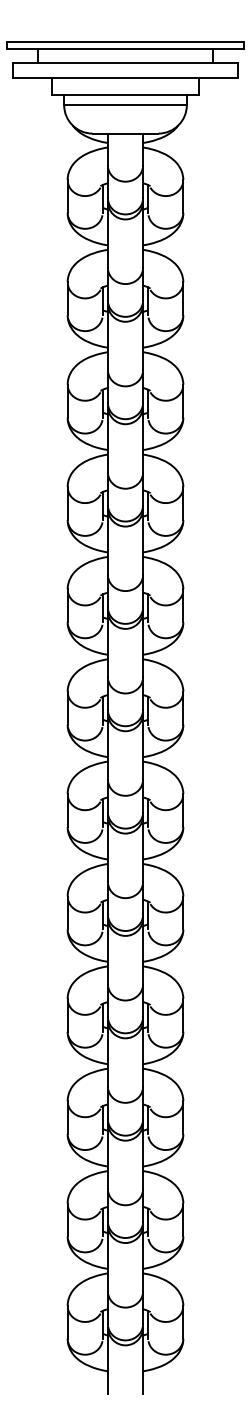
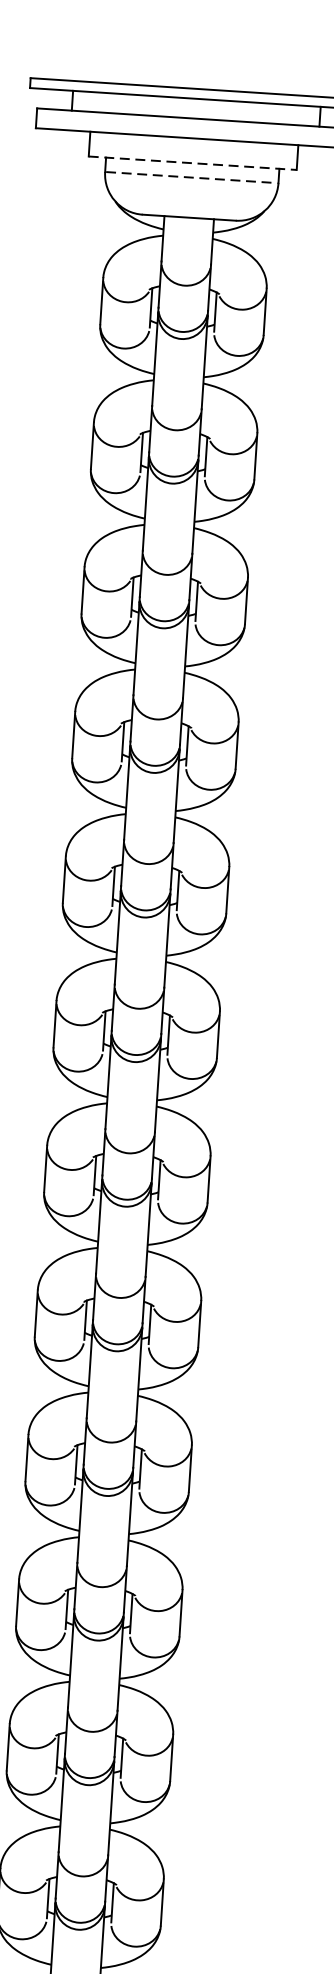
line: (125, 95) -> (192, 163), solid -> dashed
line: (125, 105) -> (191, 177), solid -> dashed

